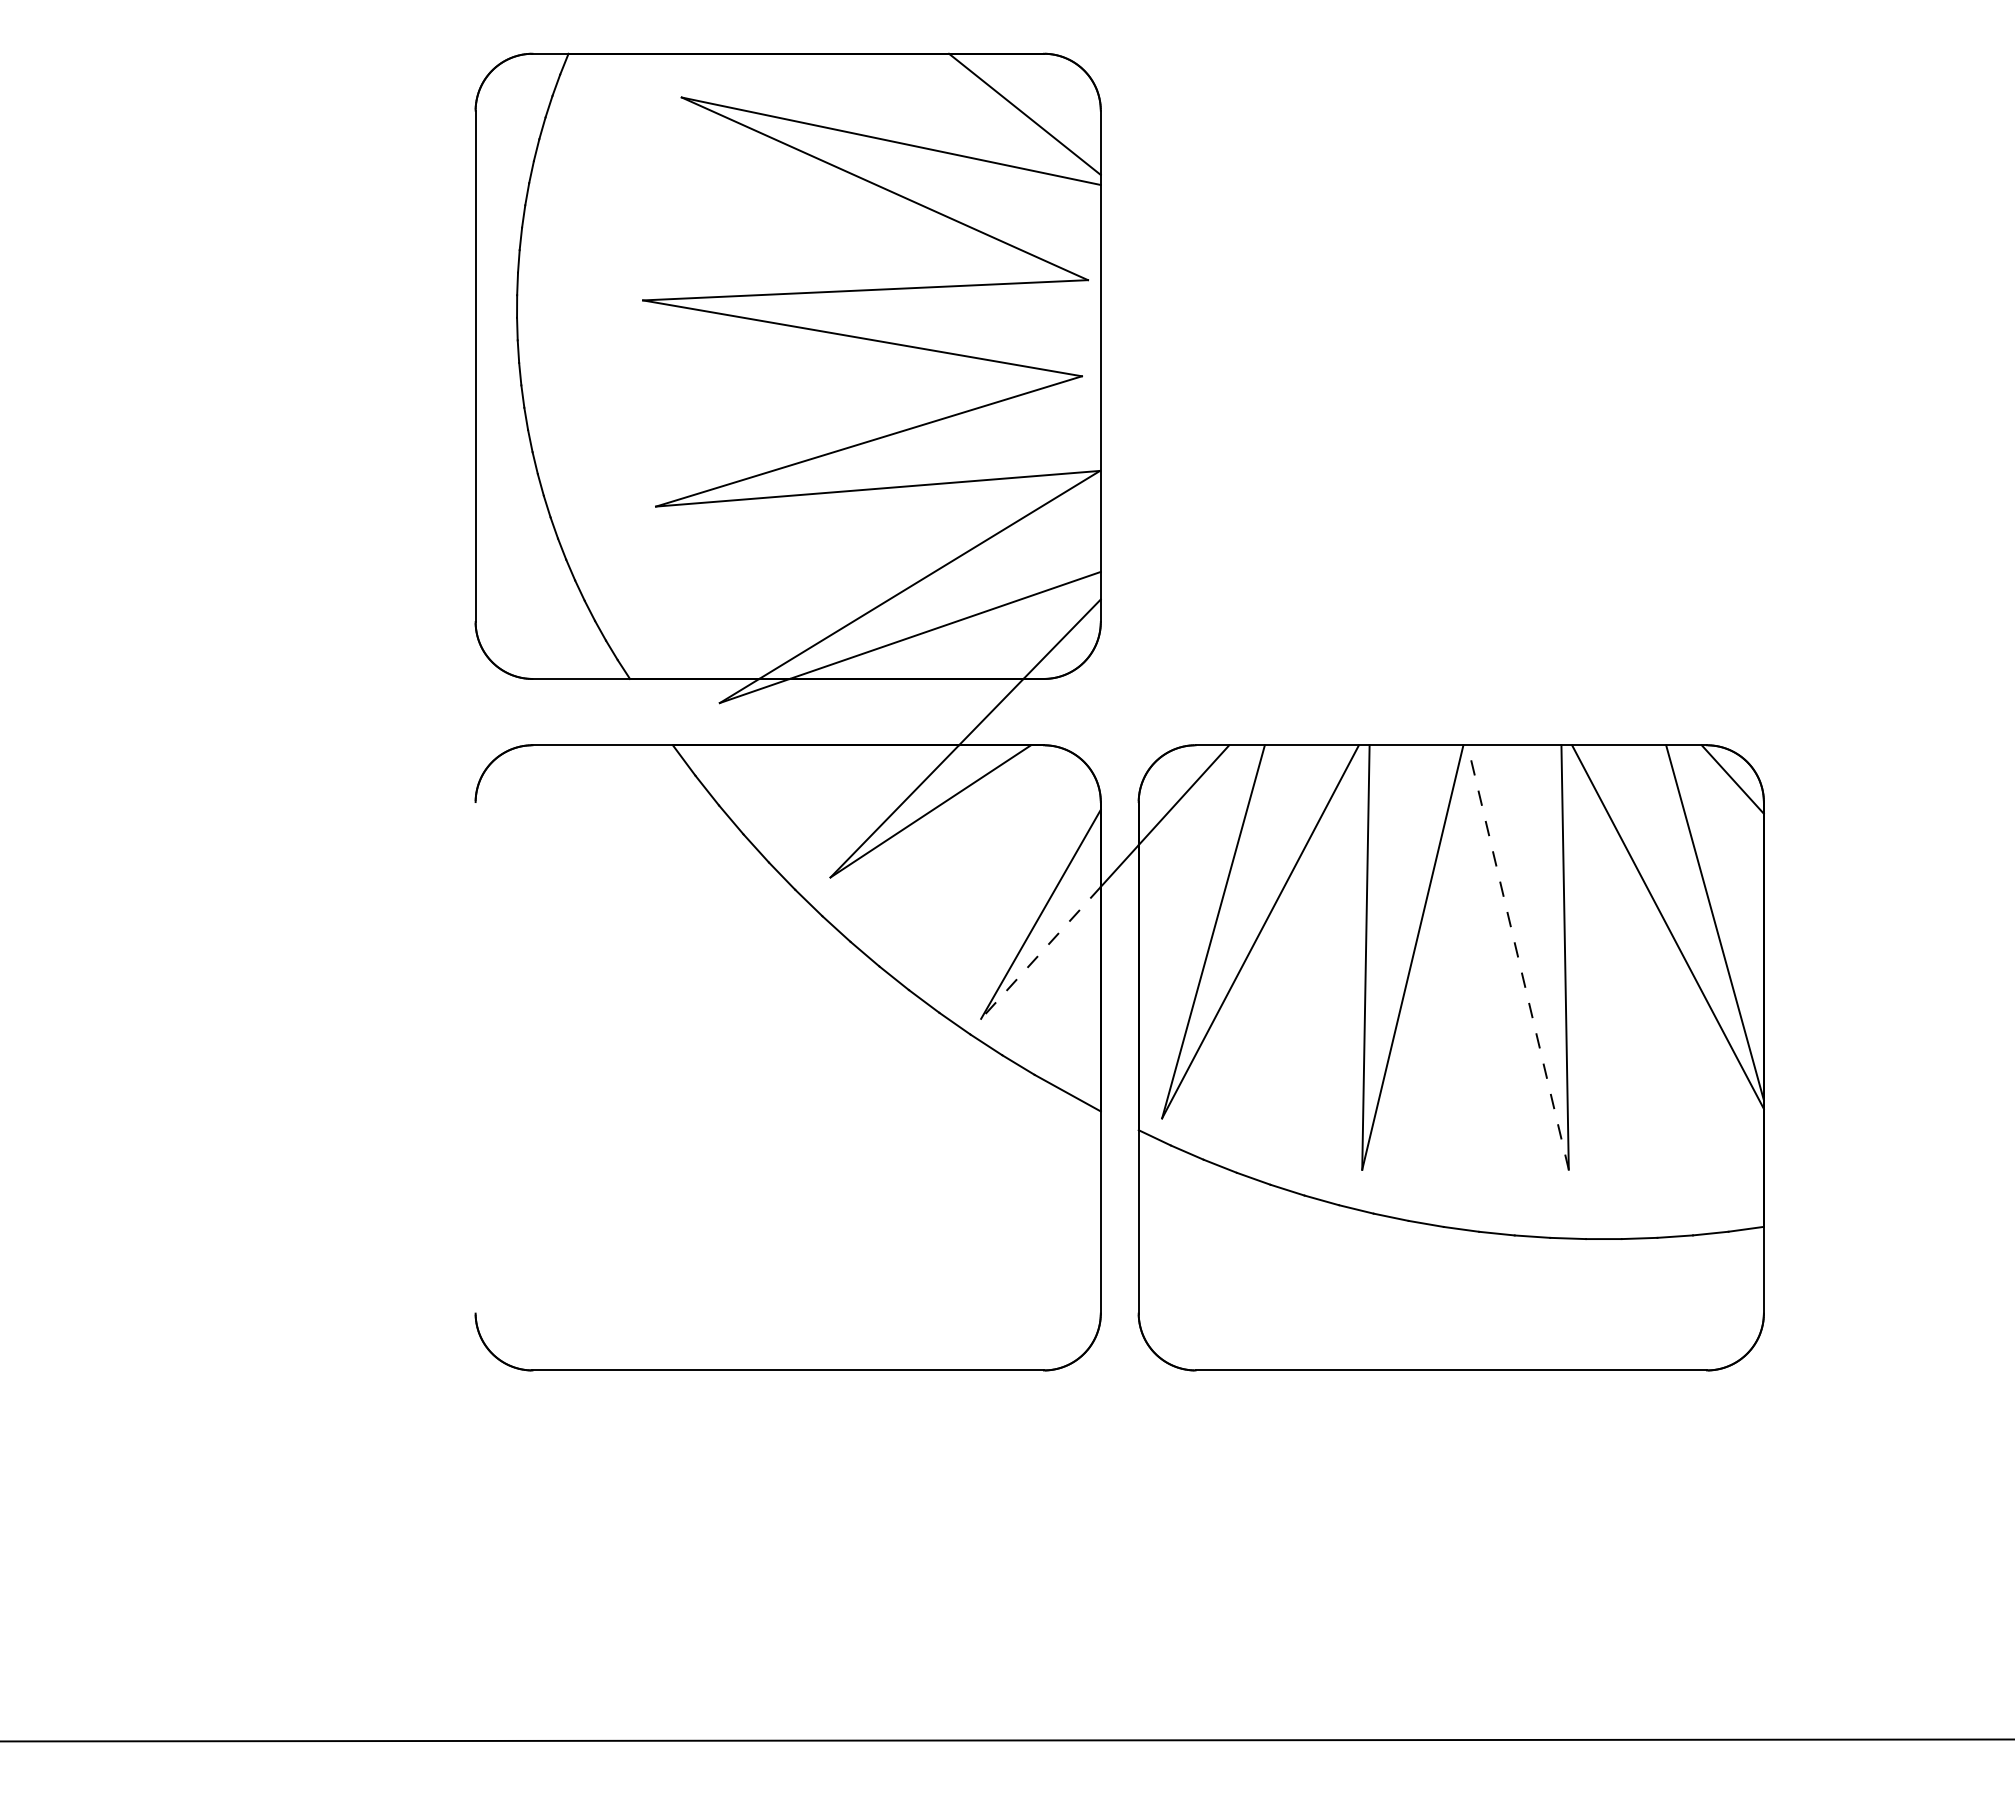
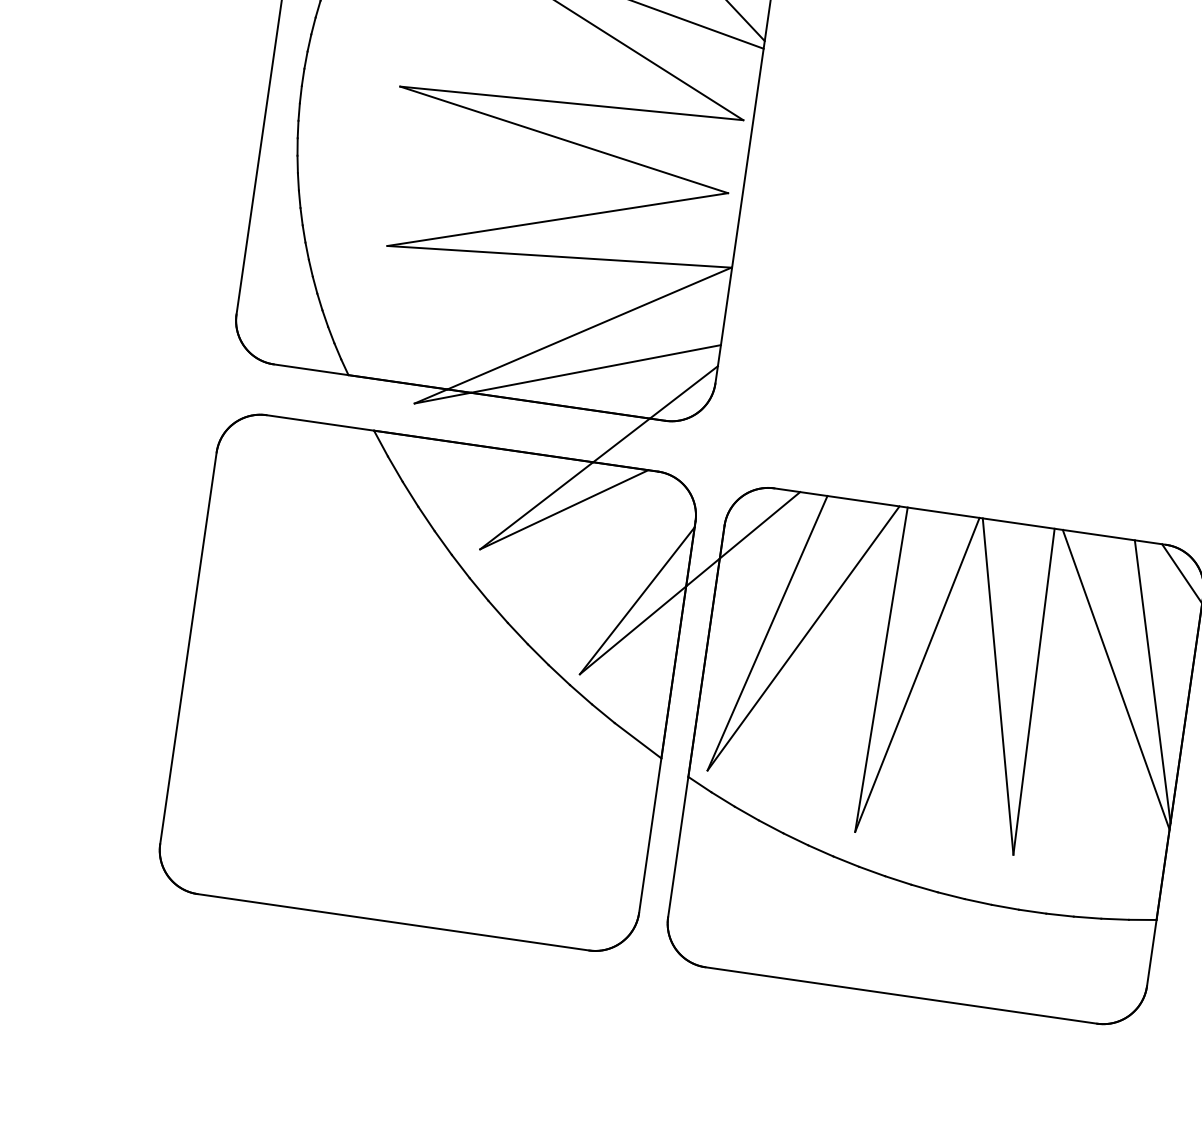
line: (1040, 953) -> (632, 630), dashed -> solid
line: (1518, 957) -> (998, 686), dashed -> solid
line: (475, 1057) -> (188, 648), added

